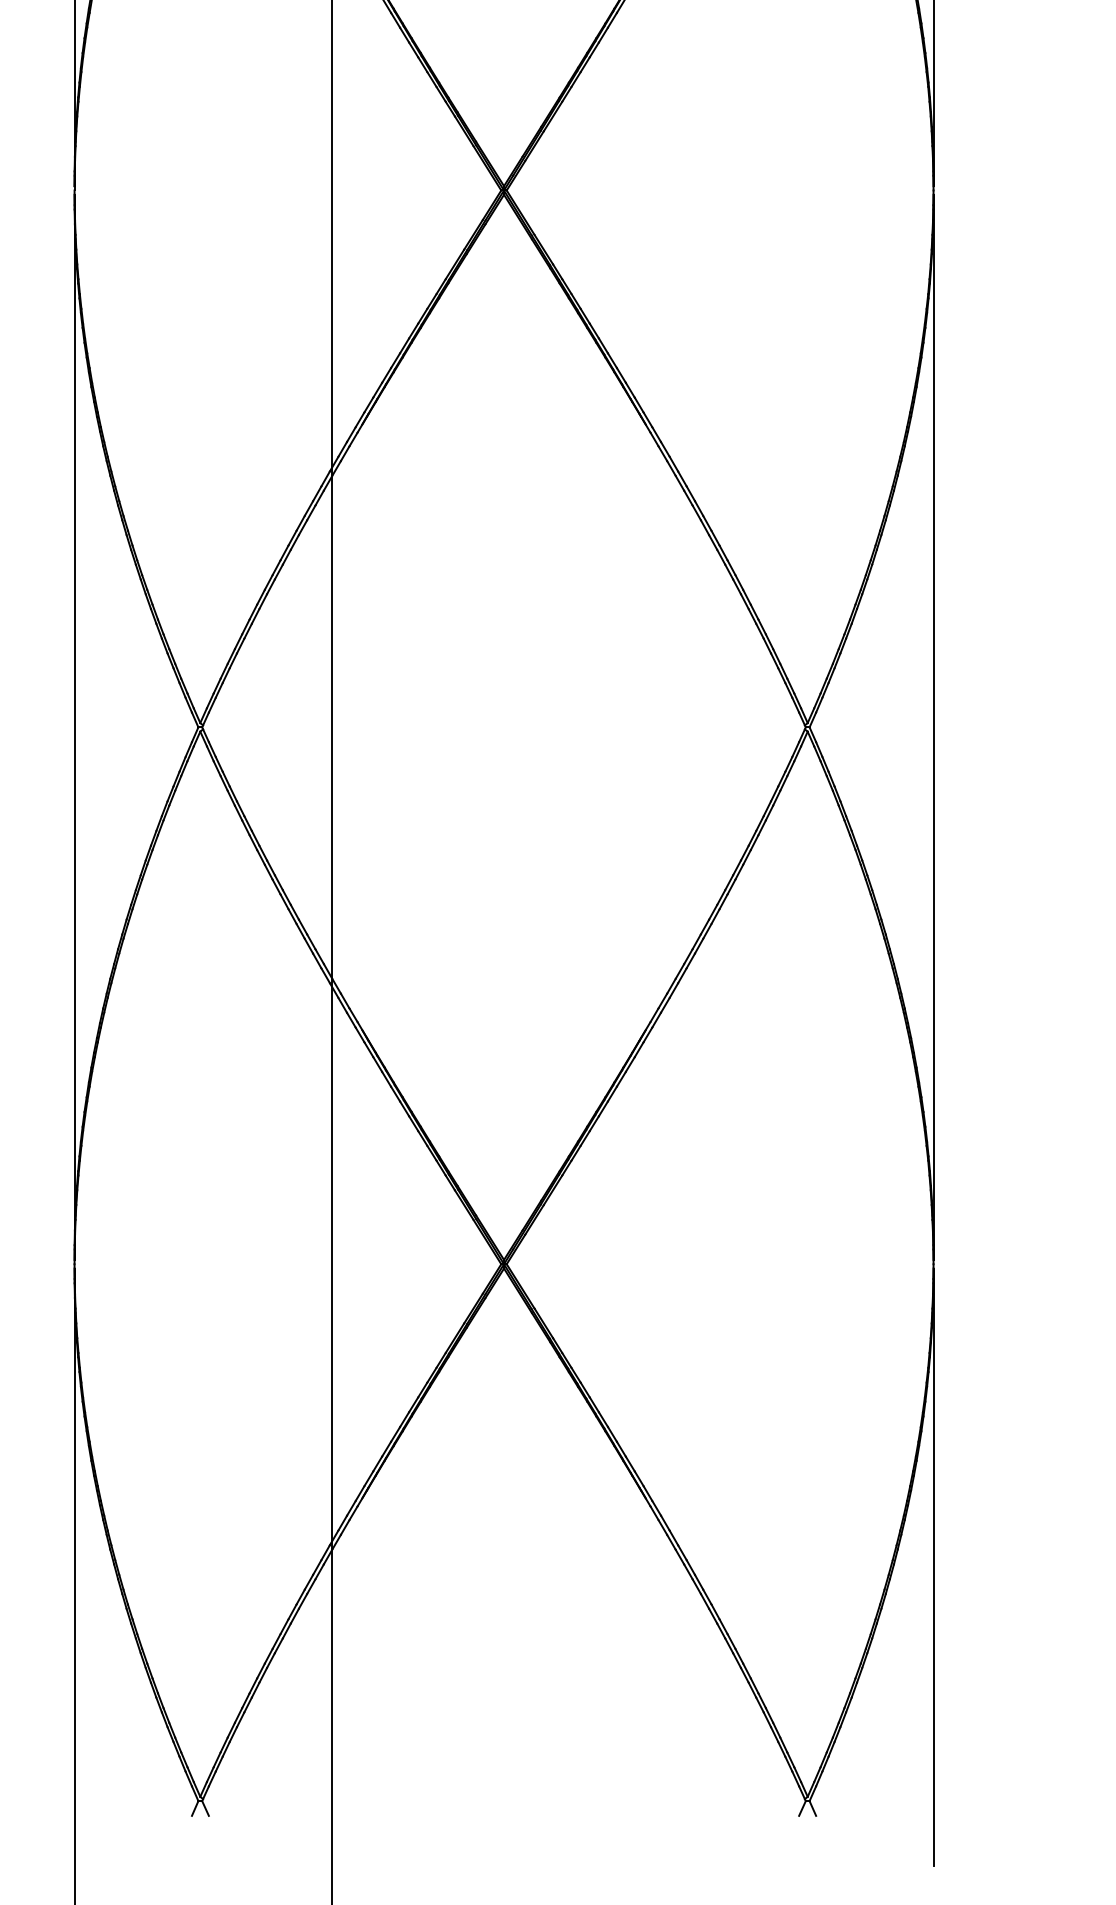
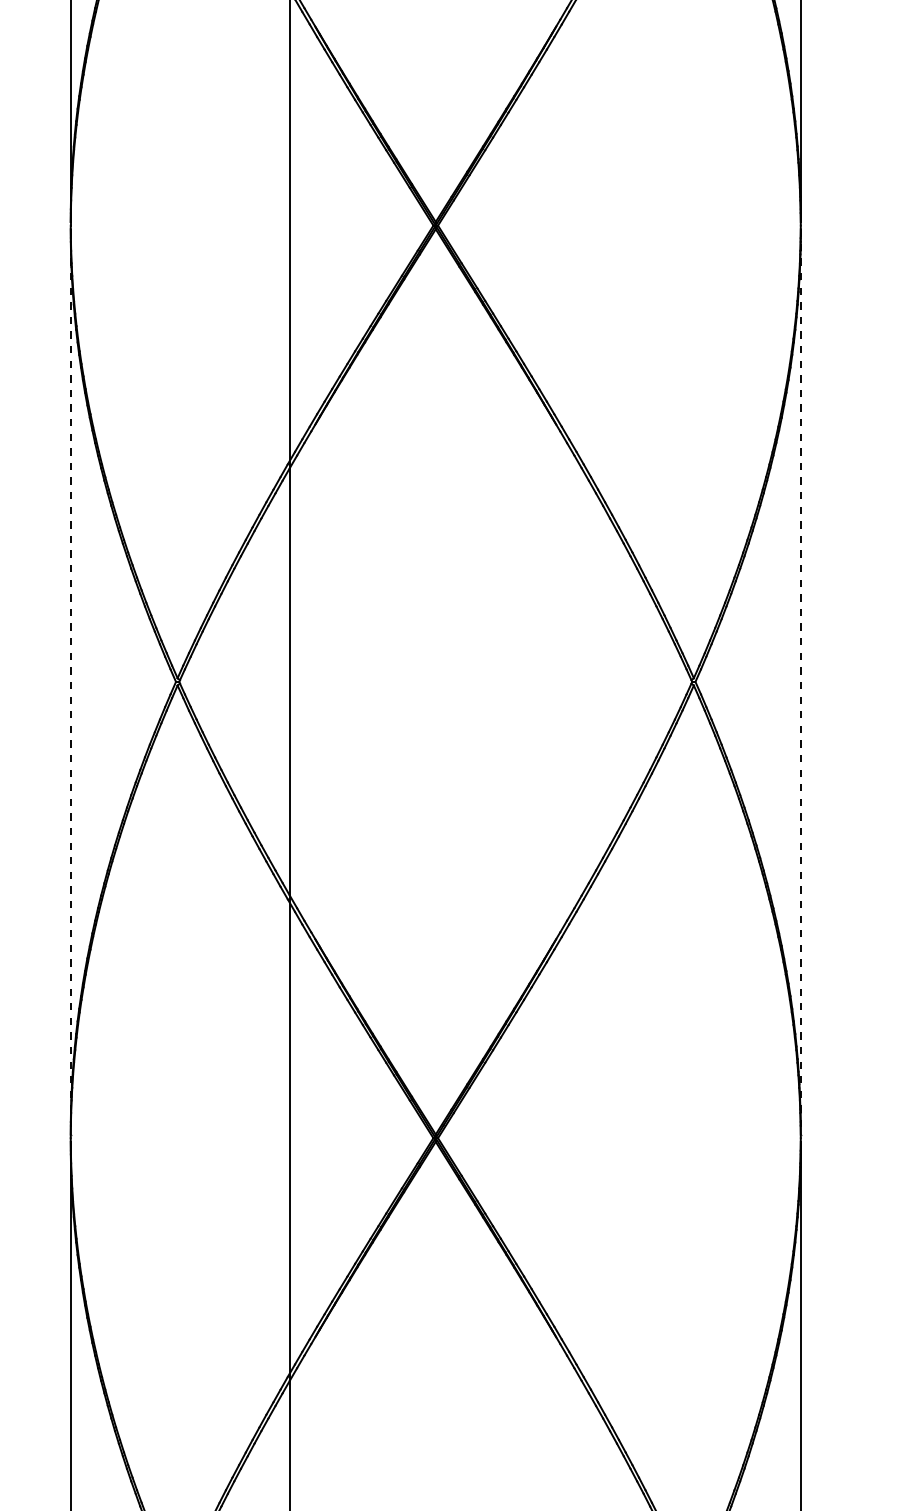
line: (74, 727) -> (70, 682), solid -> dashed
line: (933, 727) -> (800, 682), solid -> dashed

